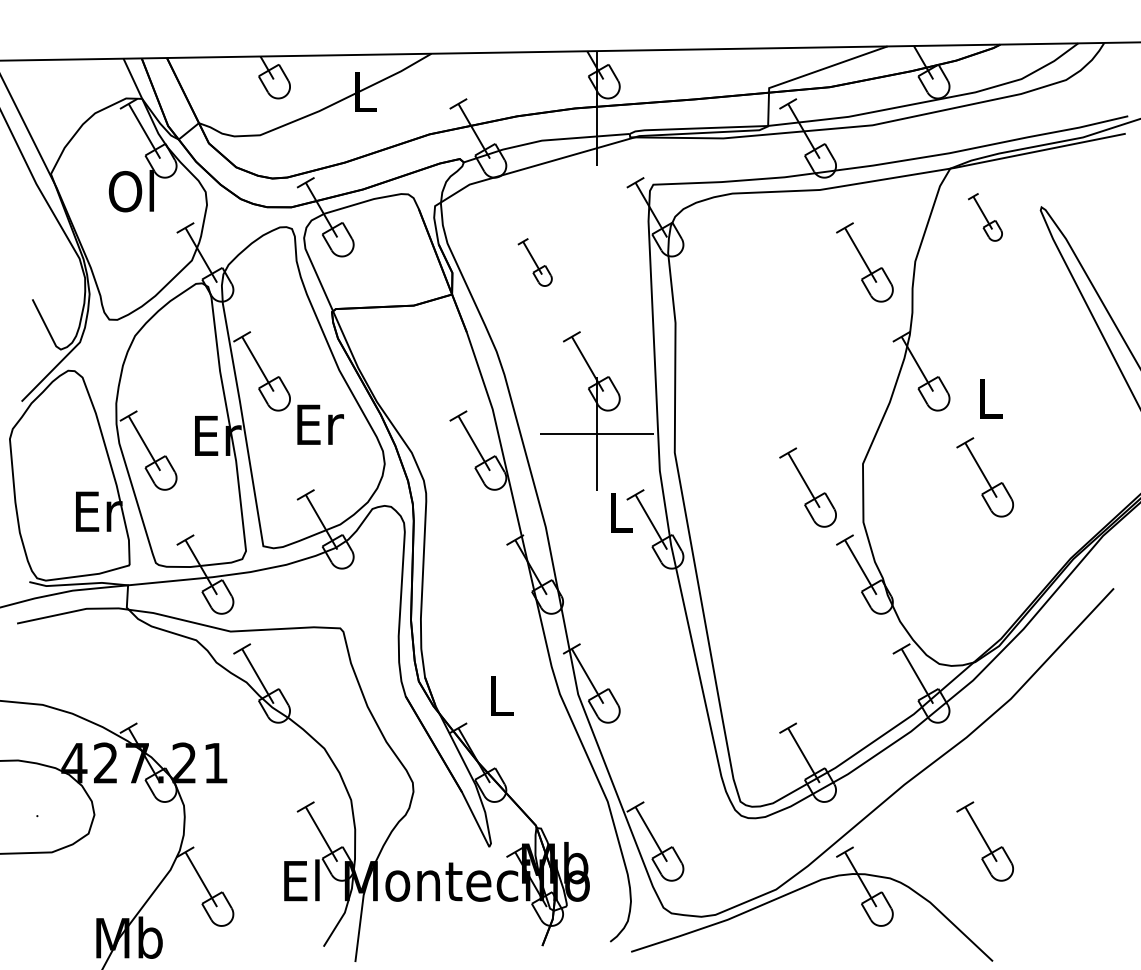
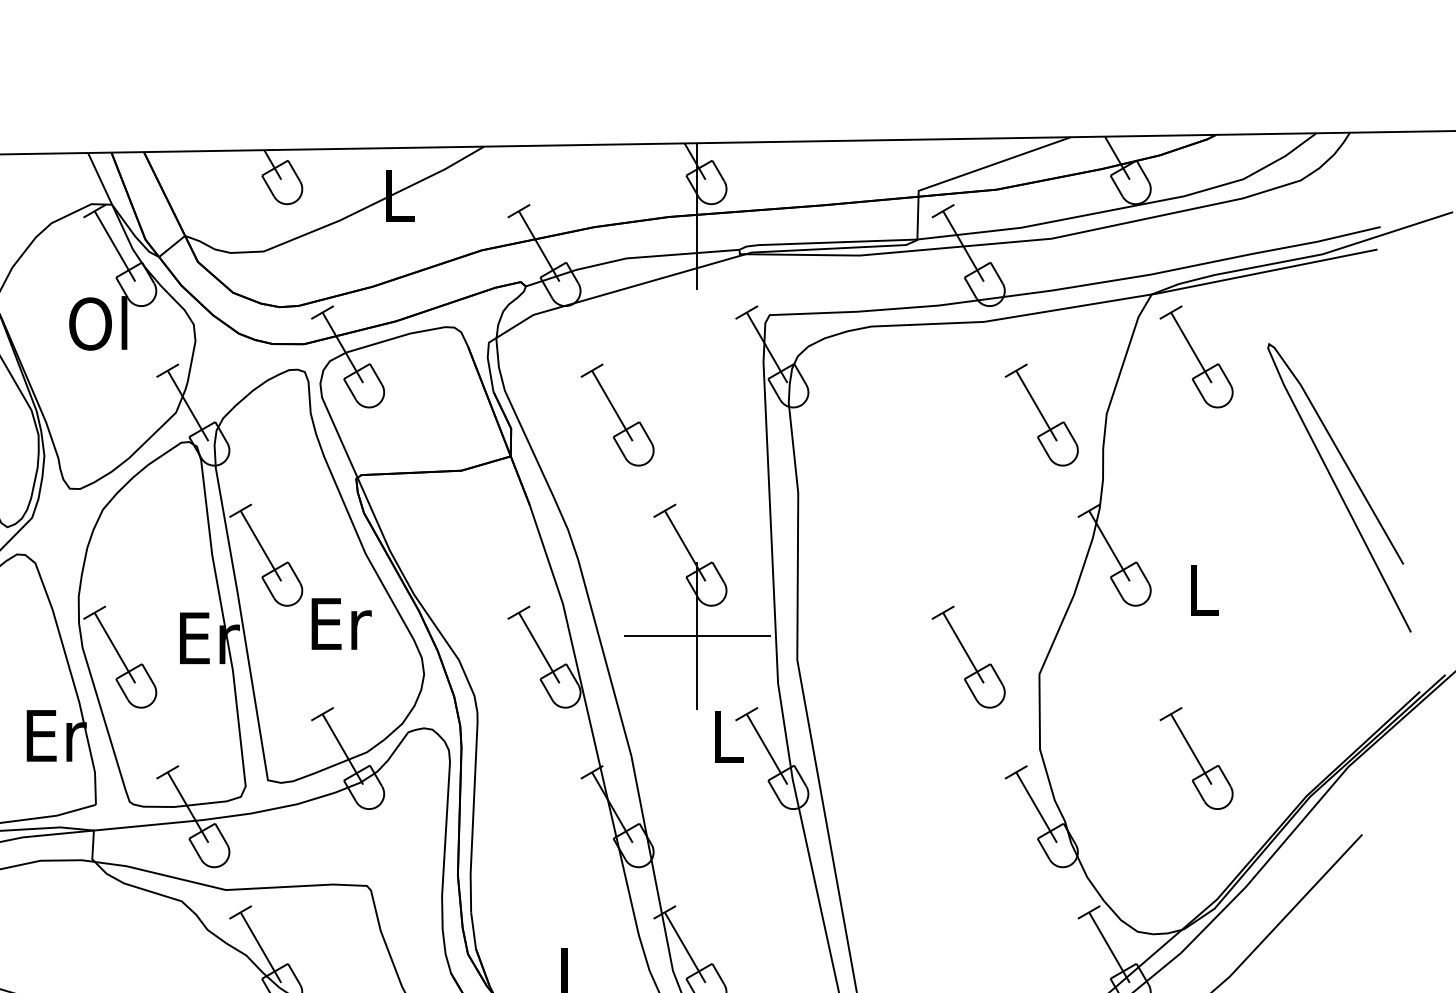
part: (985, 217) -> (1197, 357), size x1.67
part: (534, 262) -> (616, 415), size x1.67
part: (985, 477) -> (1197, 758), moved
part: (807, 487) -> (968, 657), moved

